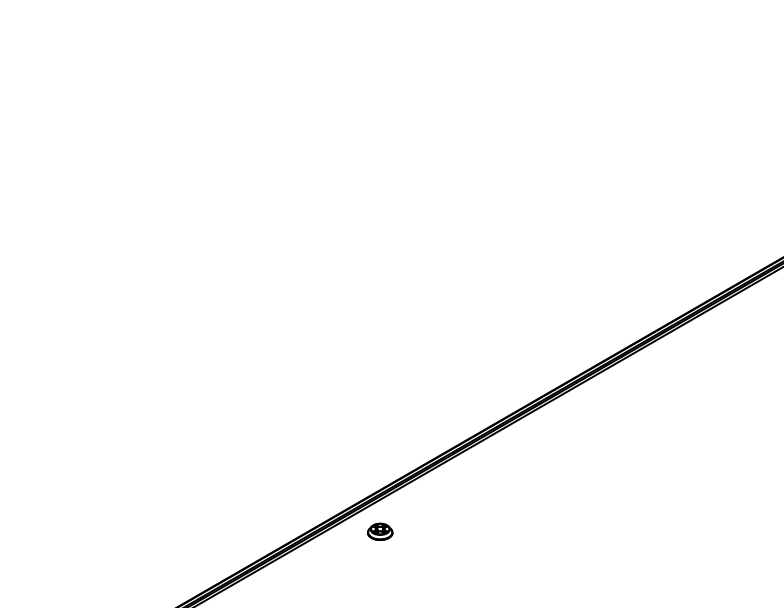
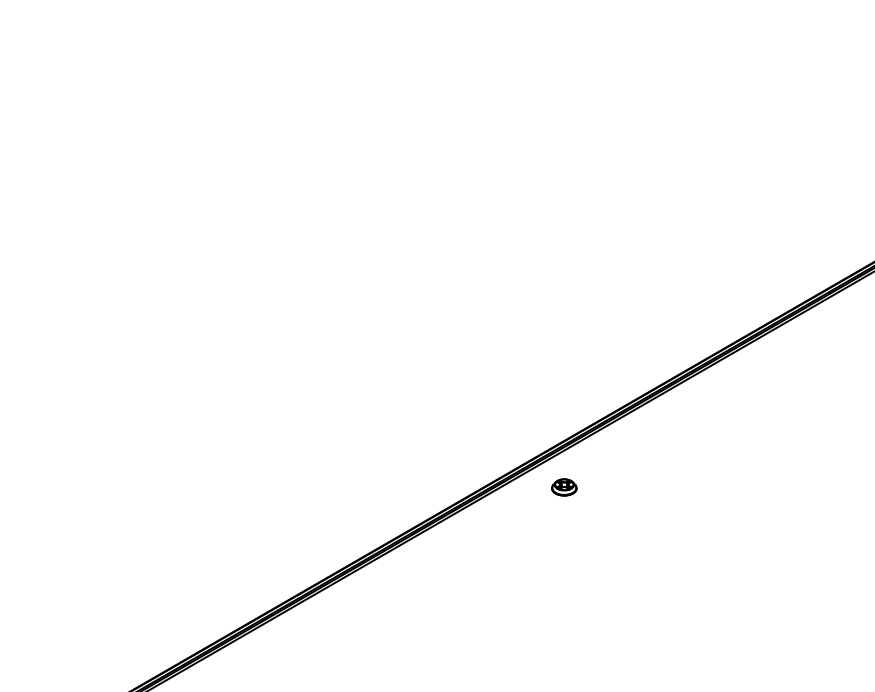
part: (380, 531) -> (564, 487), moved

